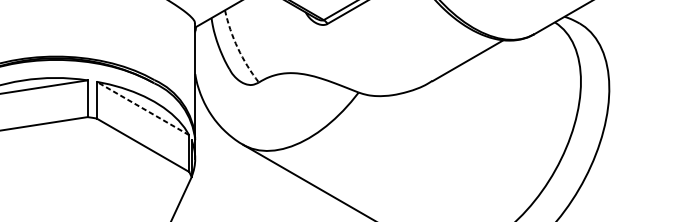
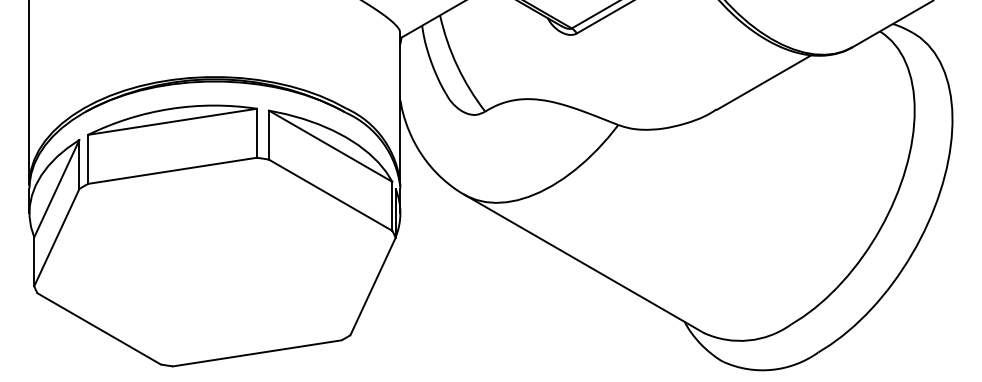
arc: (238, 48) -> (457, 66), dashed -> solid
line: (142, 108) -> (330, 146), dashed -> solid

